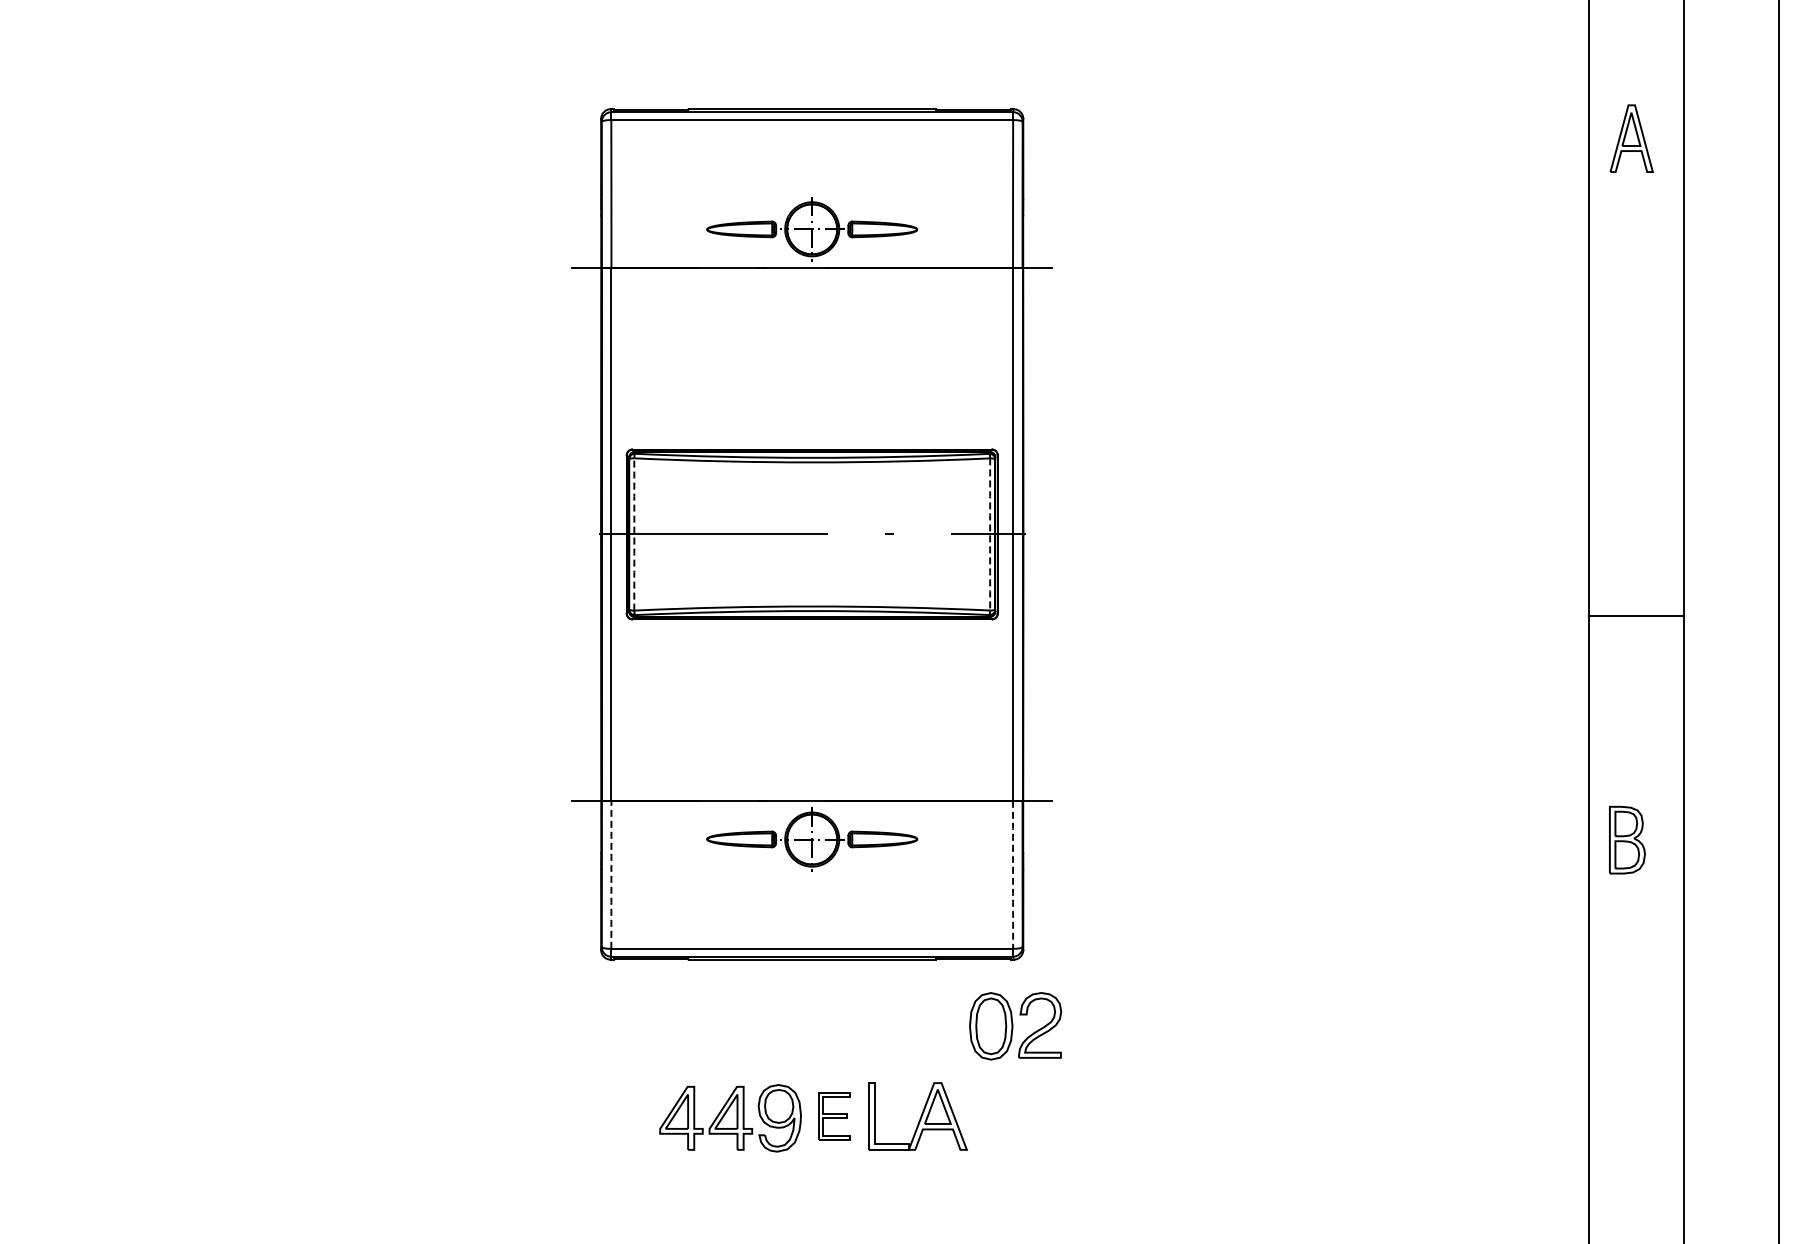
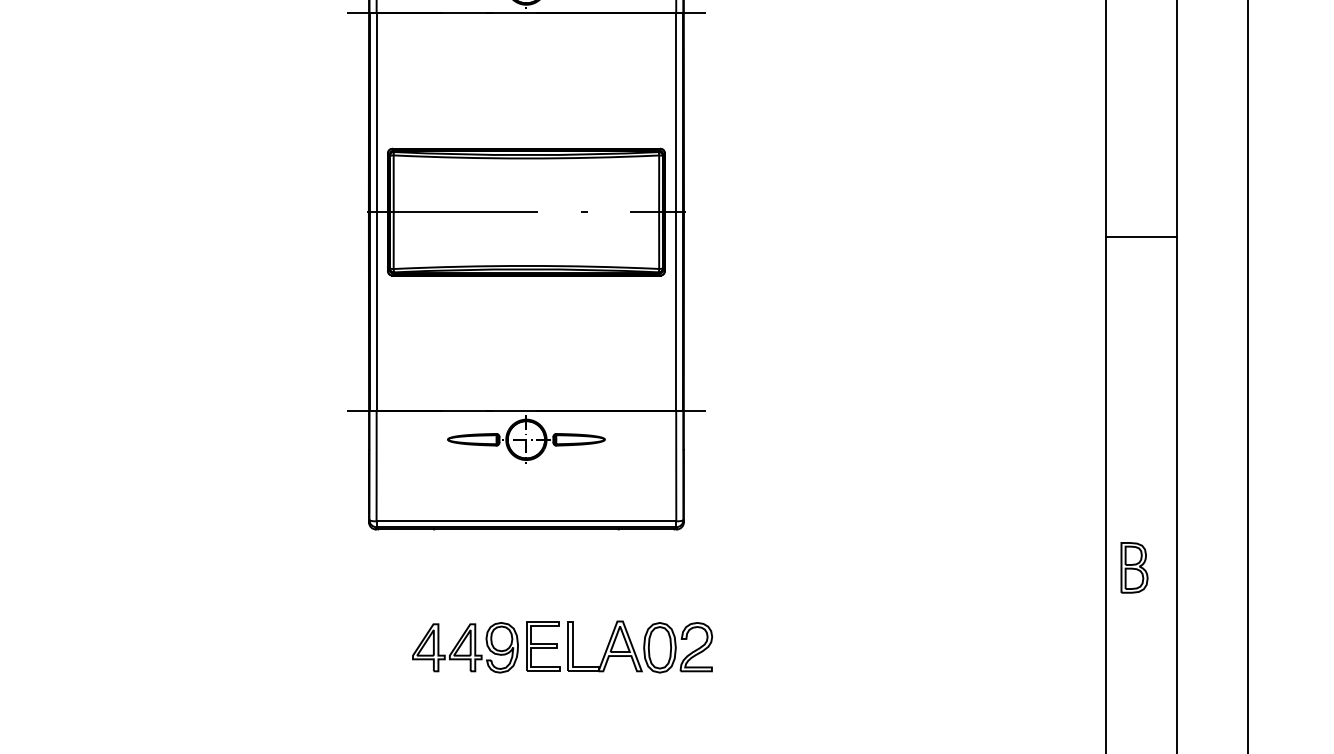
arc: (634, 534) -> (393, 212), dashed -> solid
arc: (990, 534) -> (659, 212), dashed -> solid
line: (1636, 615) -> (1141, 236), moved
part: (1627, 839) -> (1134, 567), moved
arc: (611, 874) -> (376, 465), dashed -> solid
arc: (1013, 874) -> (676, 465), dashed -> solid
part: (1015, 1026) -> (678, 647), moved
part: (834, 1116) -> (543, 646), size x1.43

